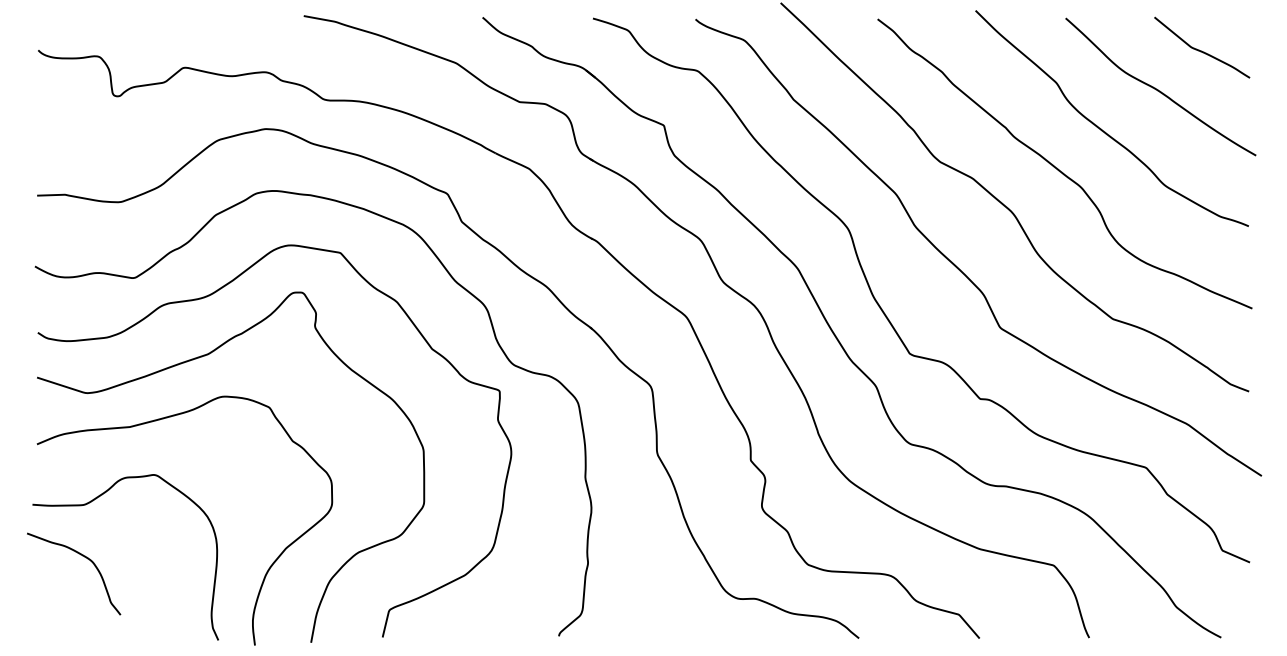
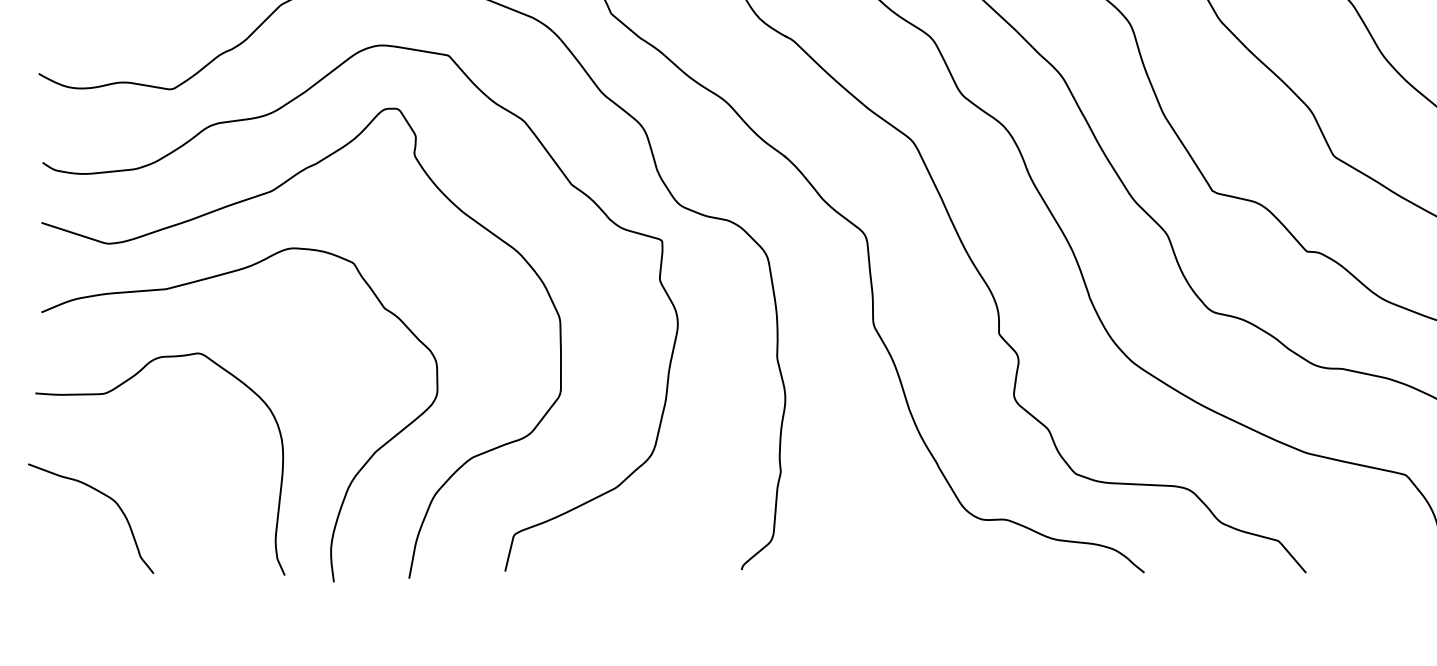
curve: (82, 556) -> (102, 495), moved

